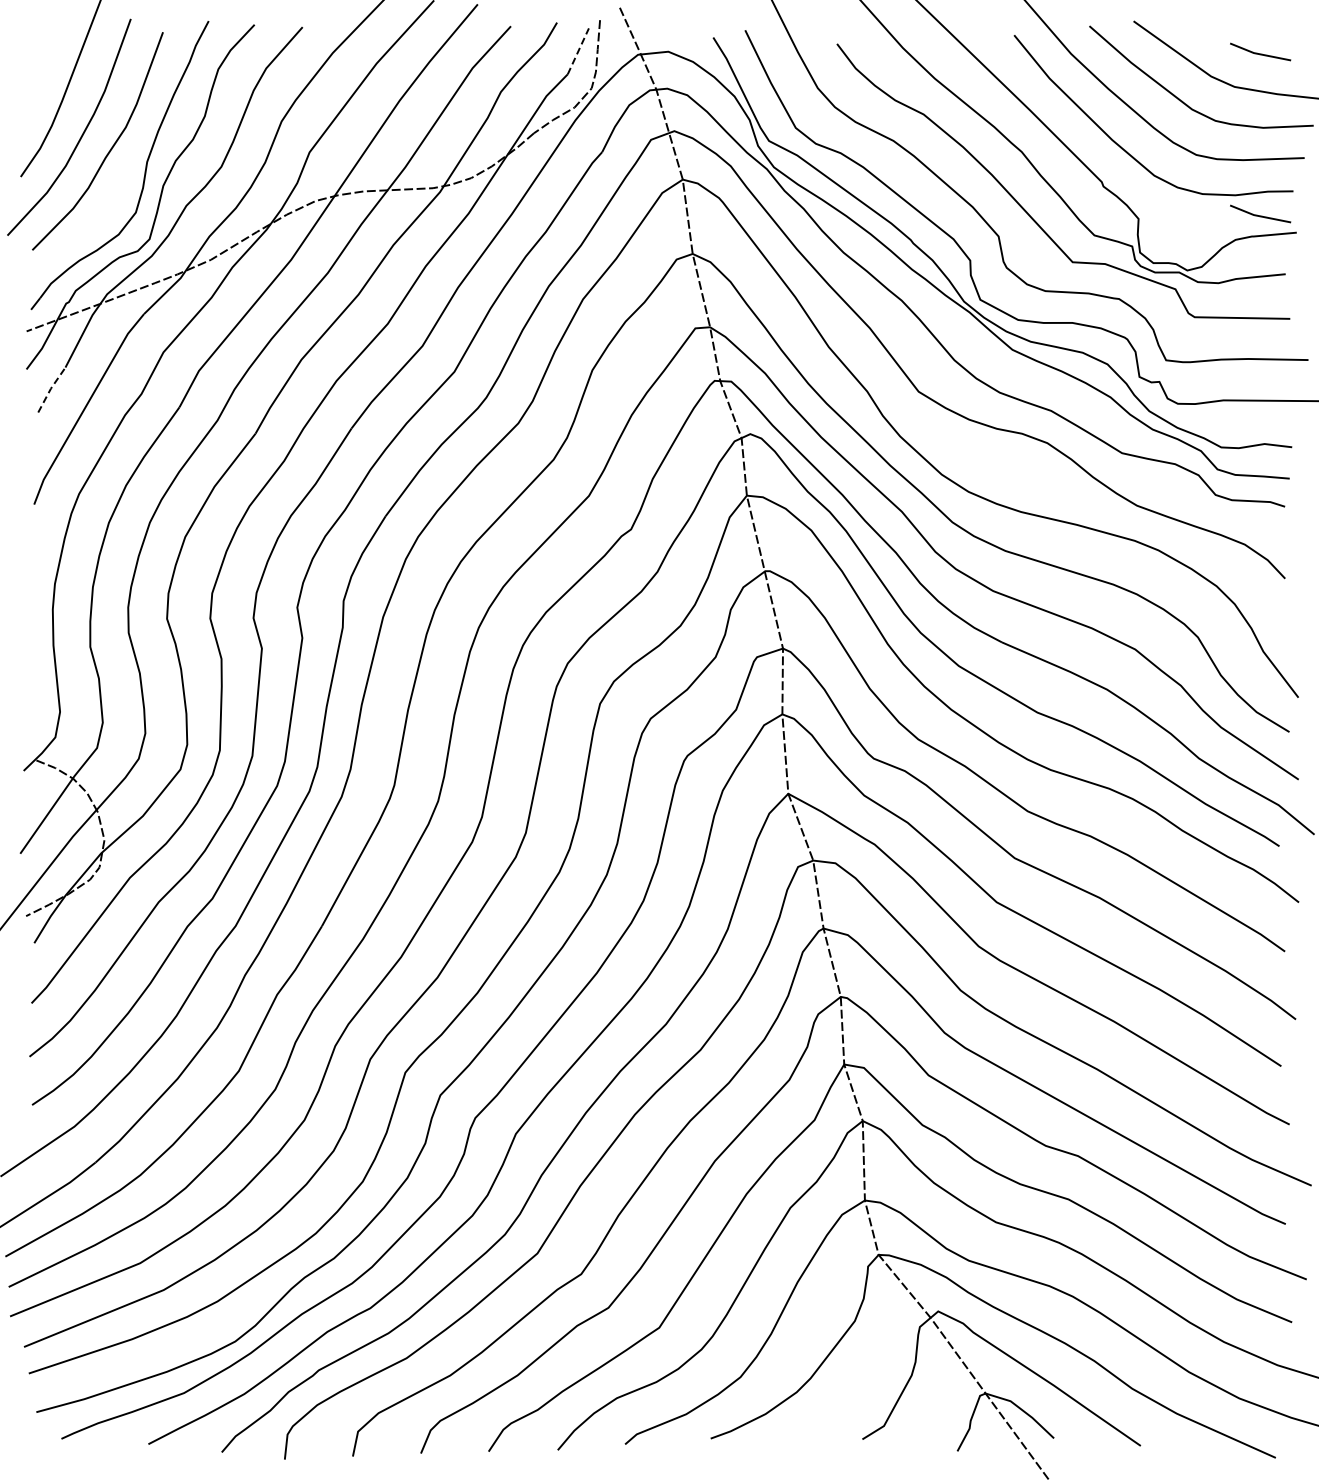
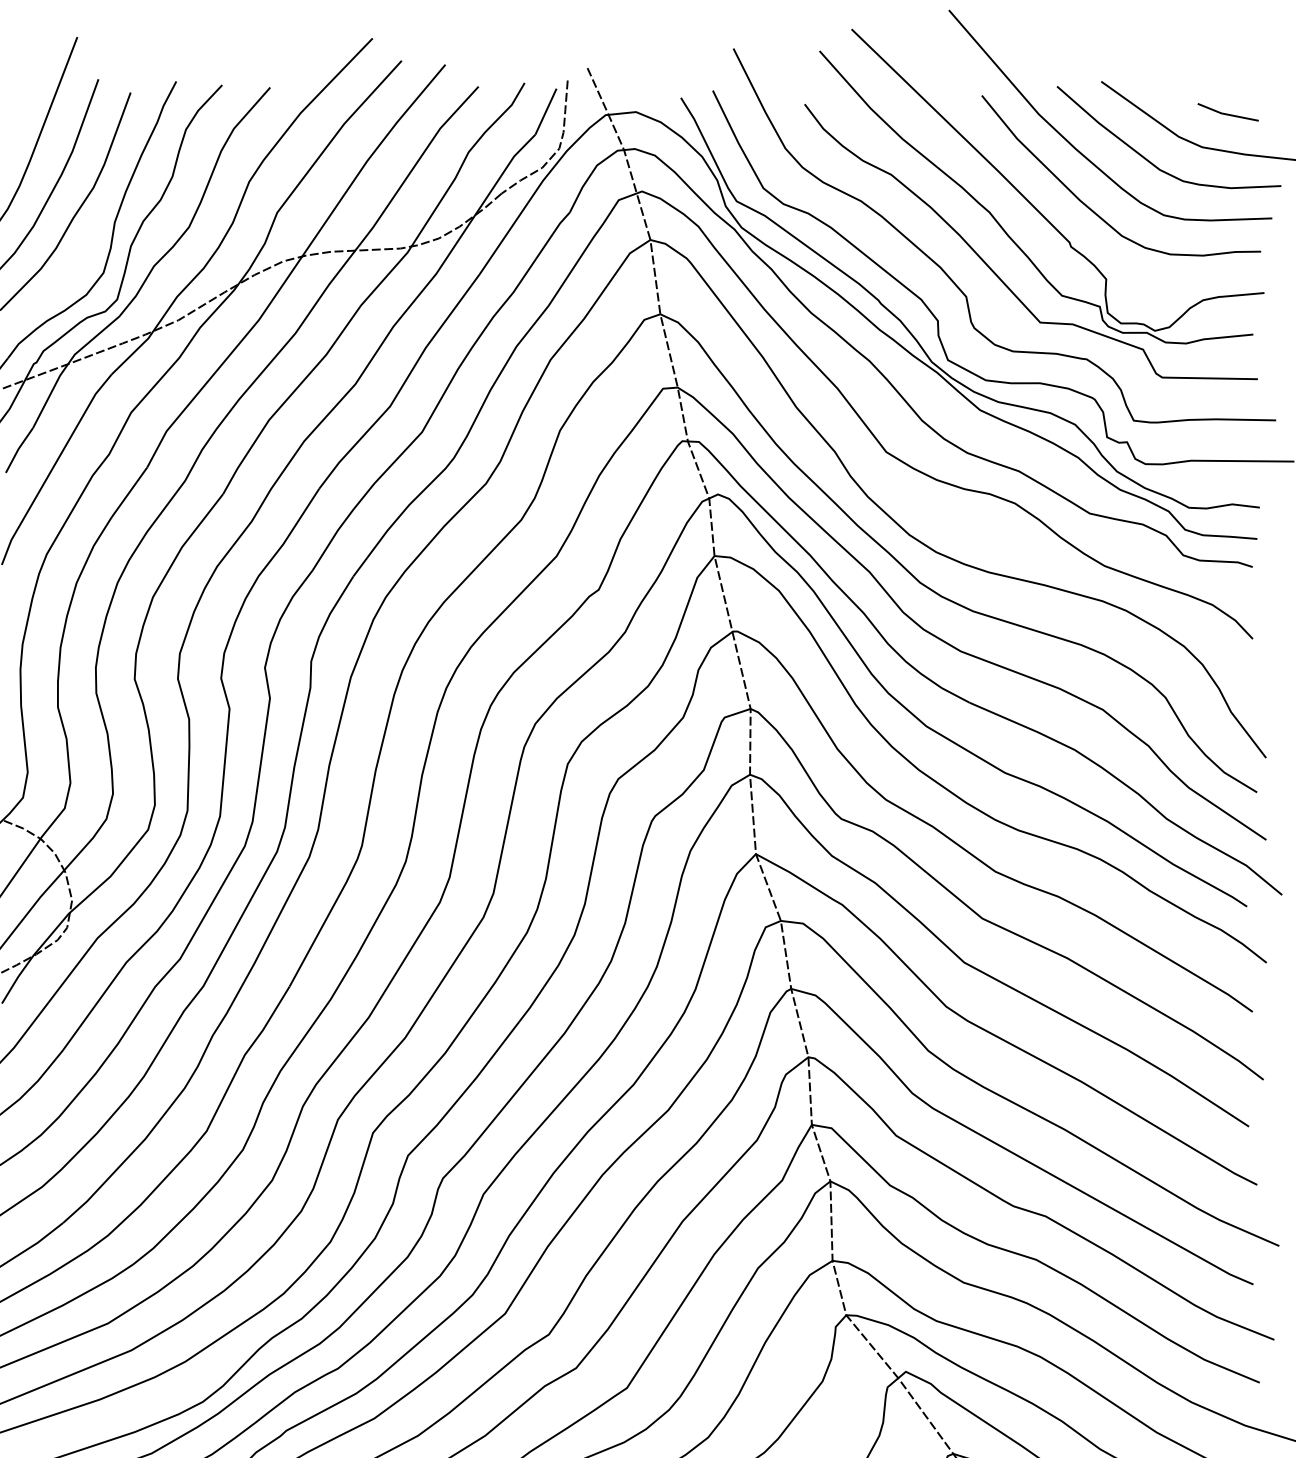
line: (578, 50) -> (546, 110), dashed -> solid
line: (1260, 215) -> (1228, 275), removed
line: (50, 388) -> (18, 448), dashed -> solid

